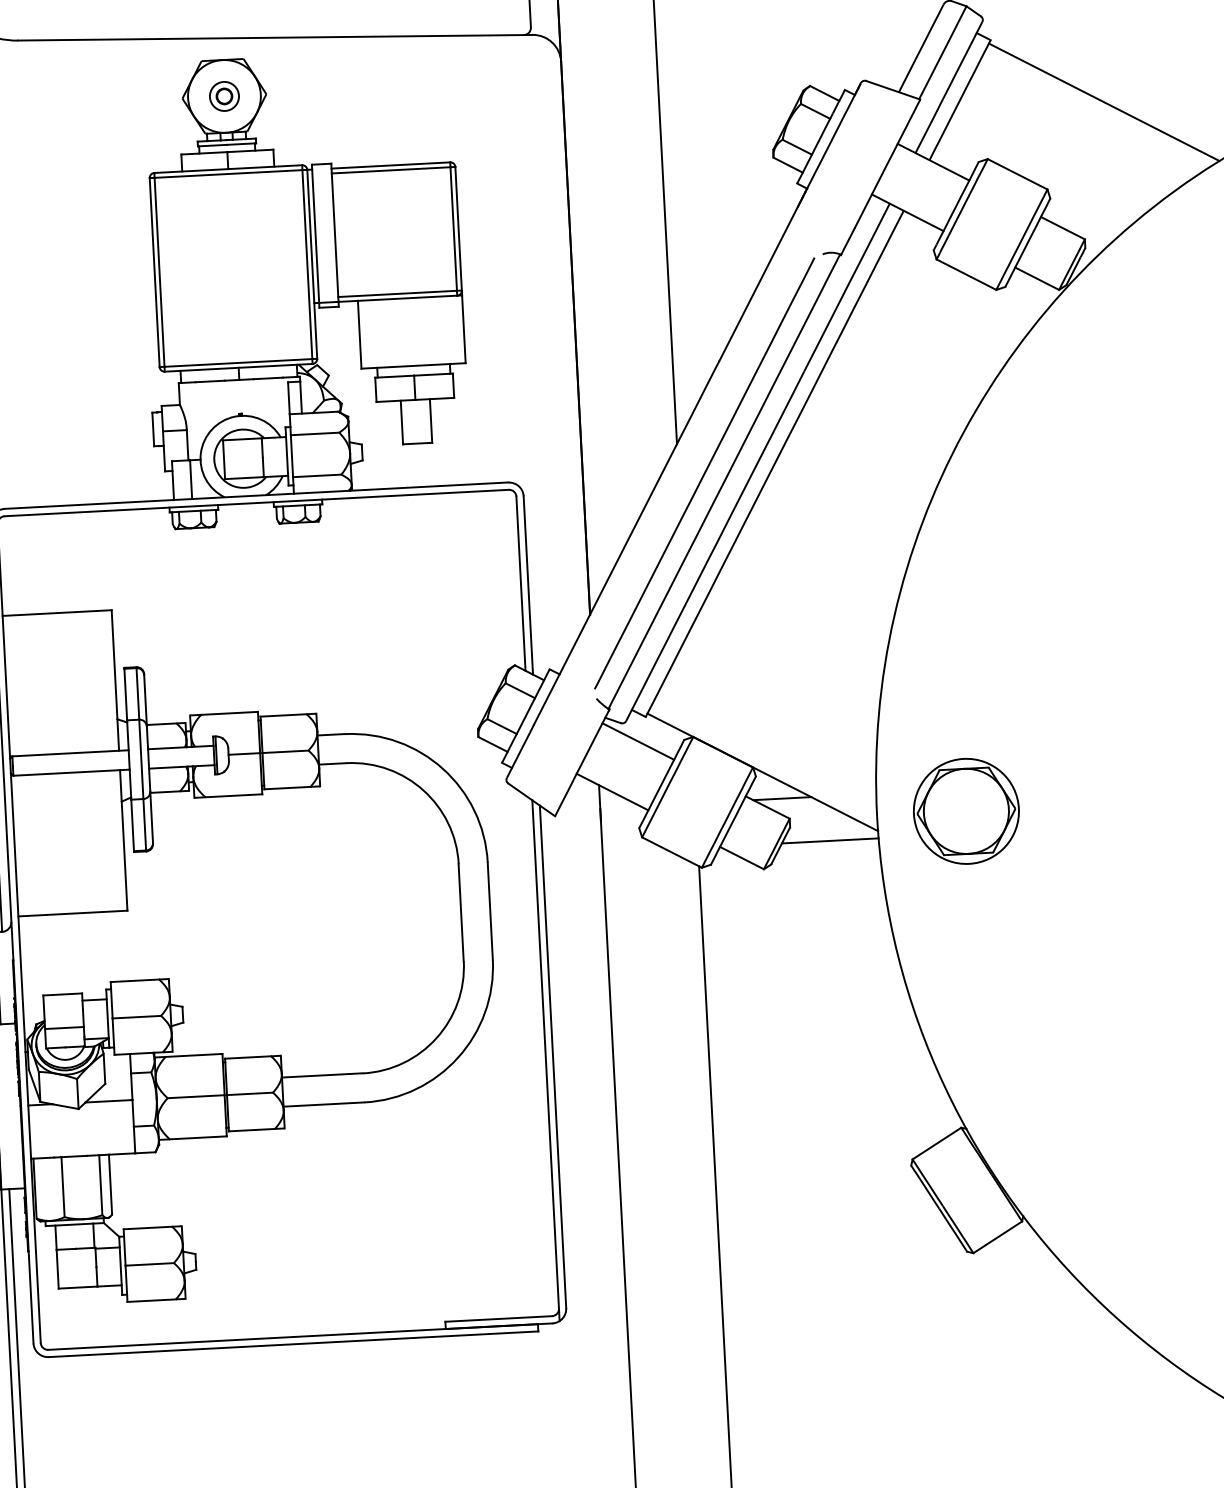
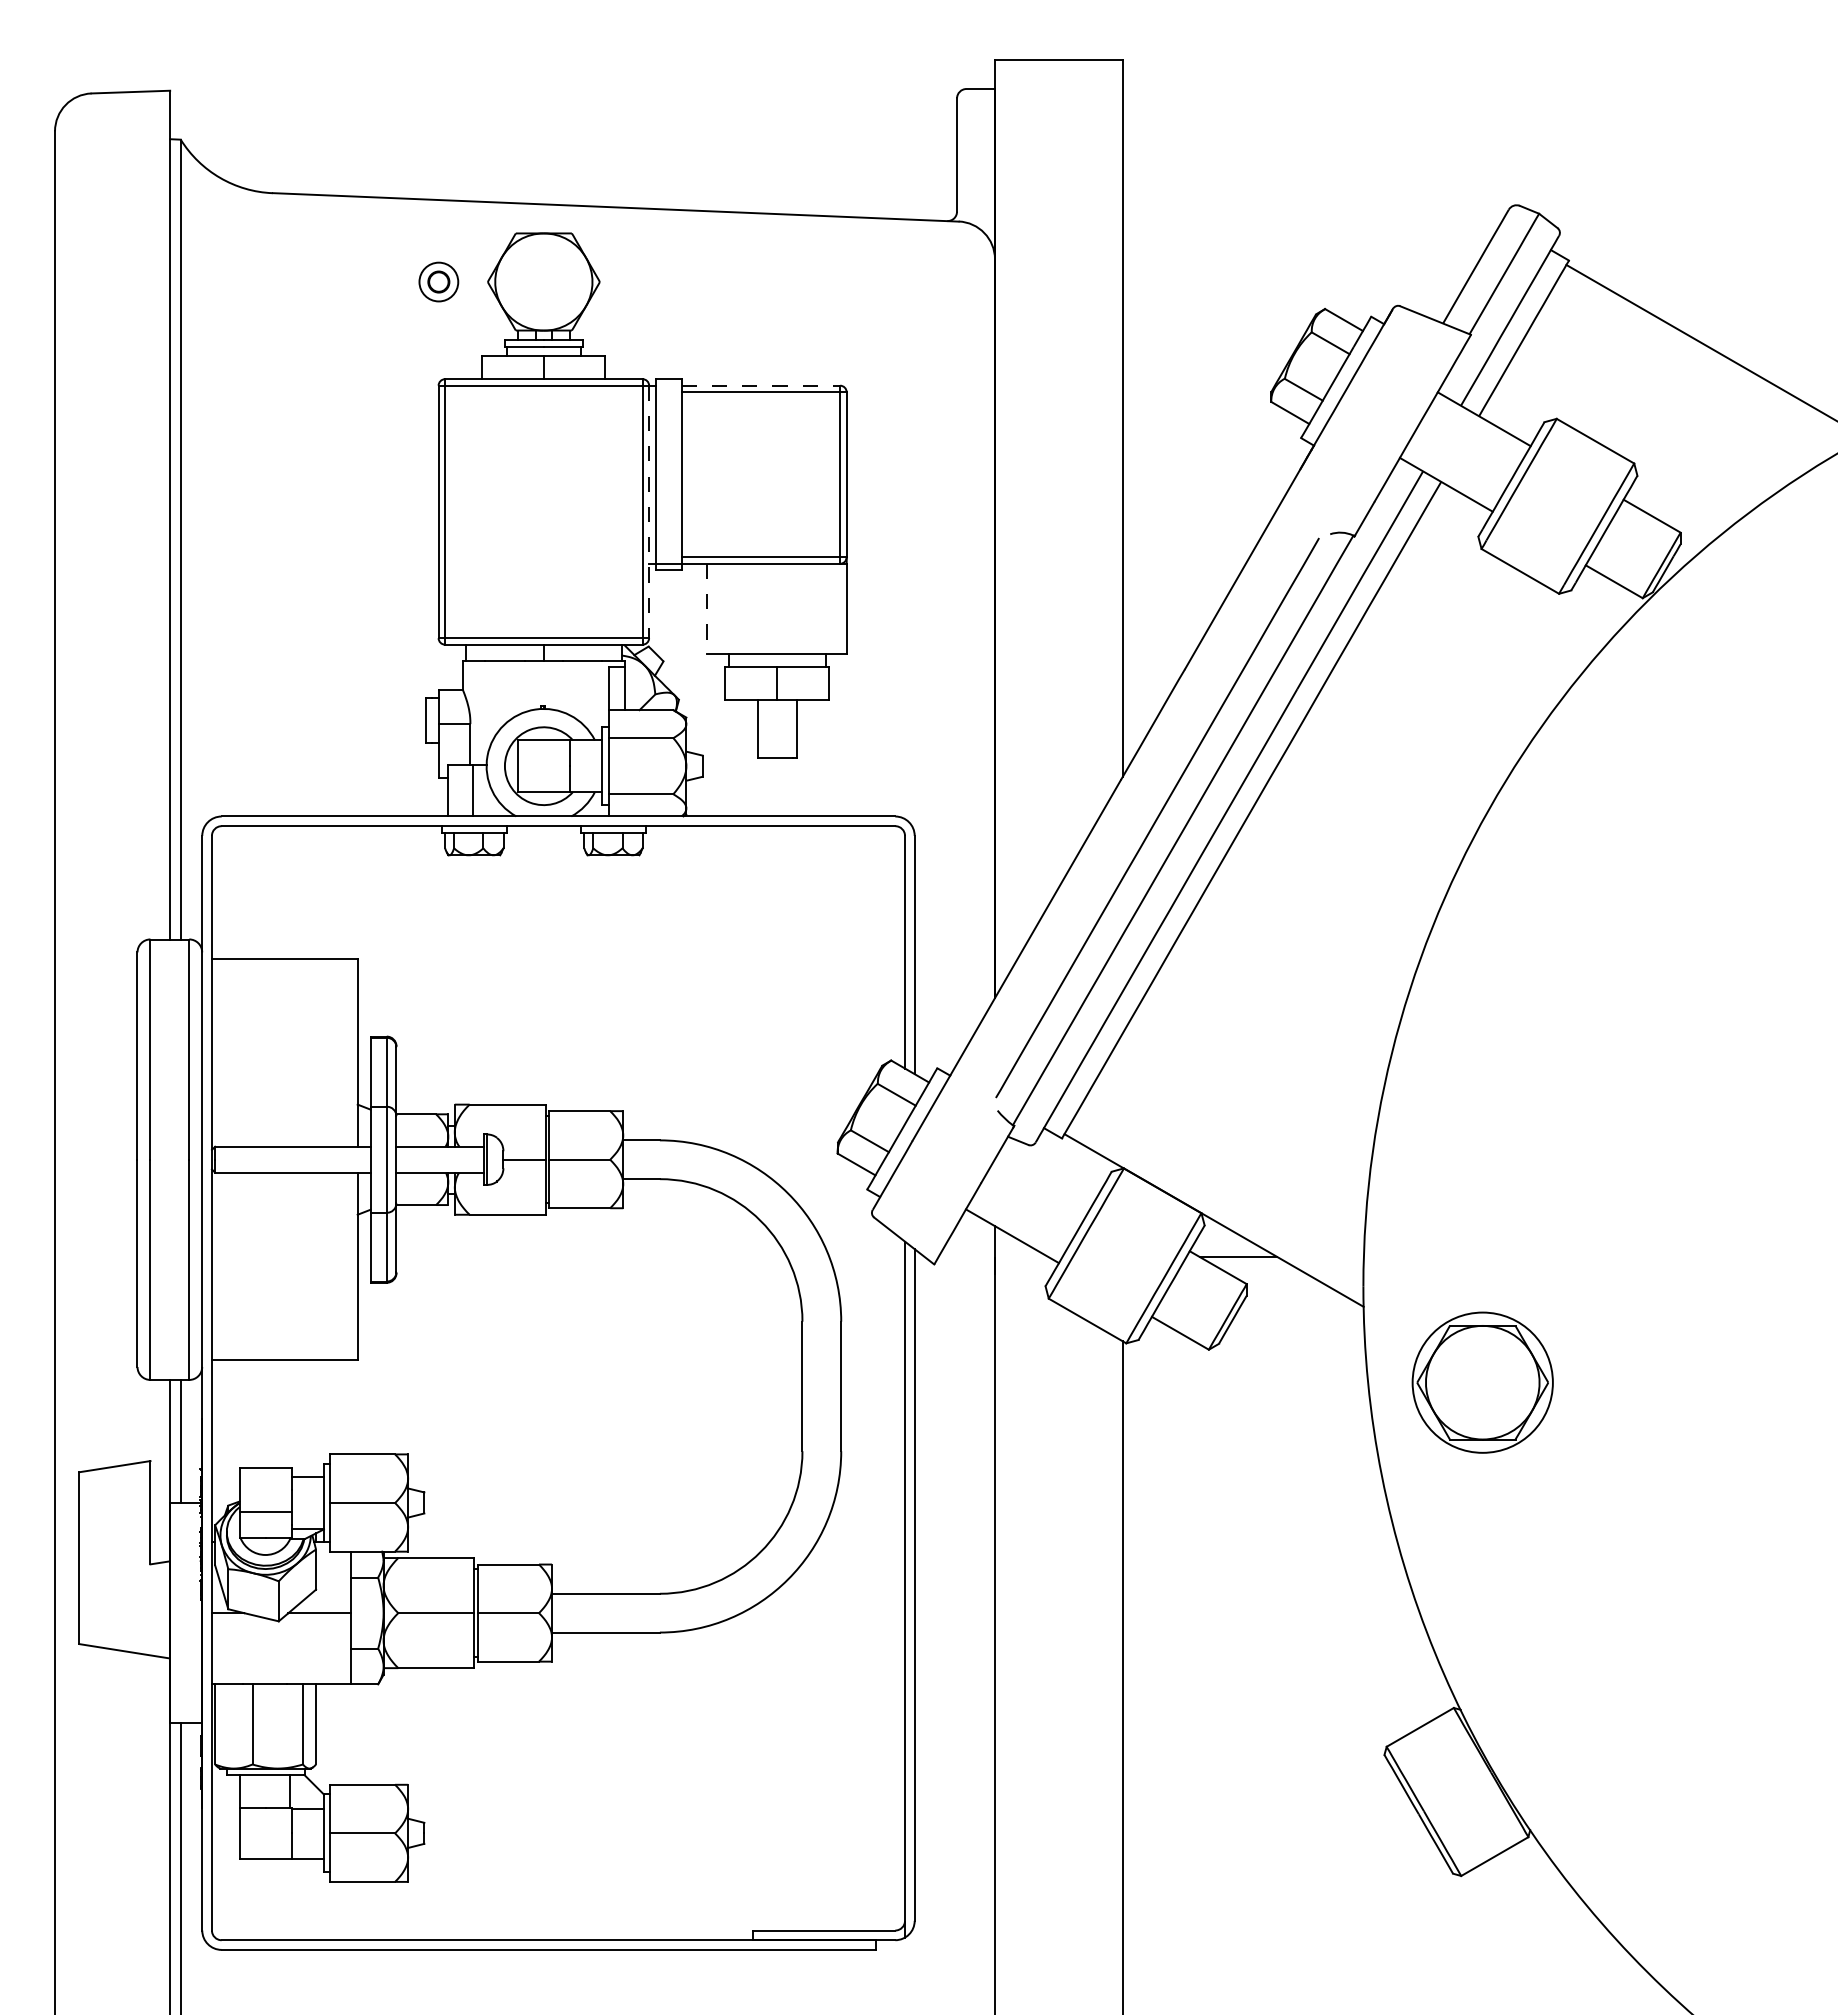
part: (224, 96) -> (438, 281), moved
line: (391, 165) -> (761, 385), solid -> dashed
line: (312, 264) -> (649, 512), solid -> dashed
line: (359, 335) -> (707, 609), solid -> dashed
line: (637, 741) -> (1049, 1170), removed
part: (966, 811) -> (1482, 1382), moved
line: (829, 840) -> (1298, 1316), removed

